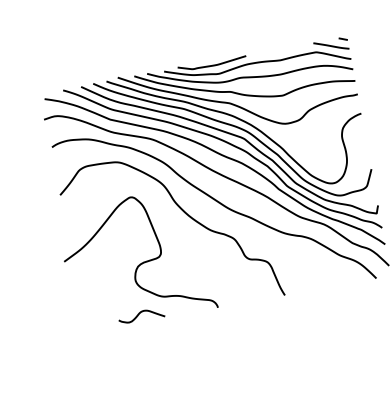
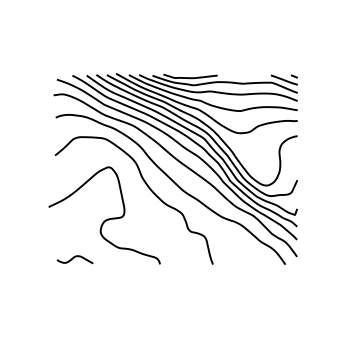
curve: (140, 314) -> (74, 258), moved

